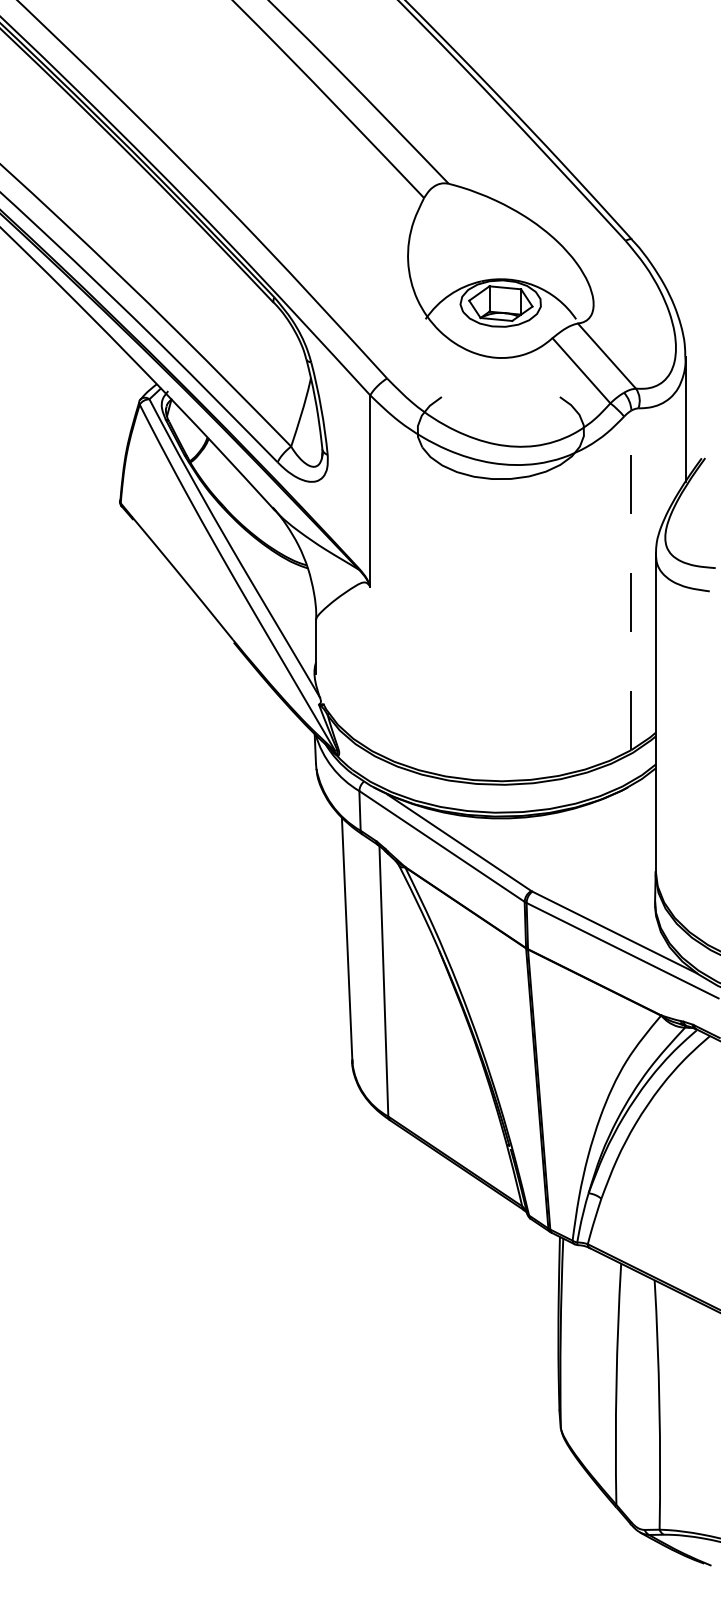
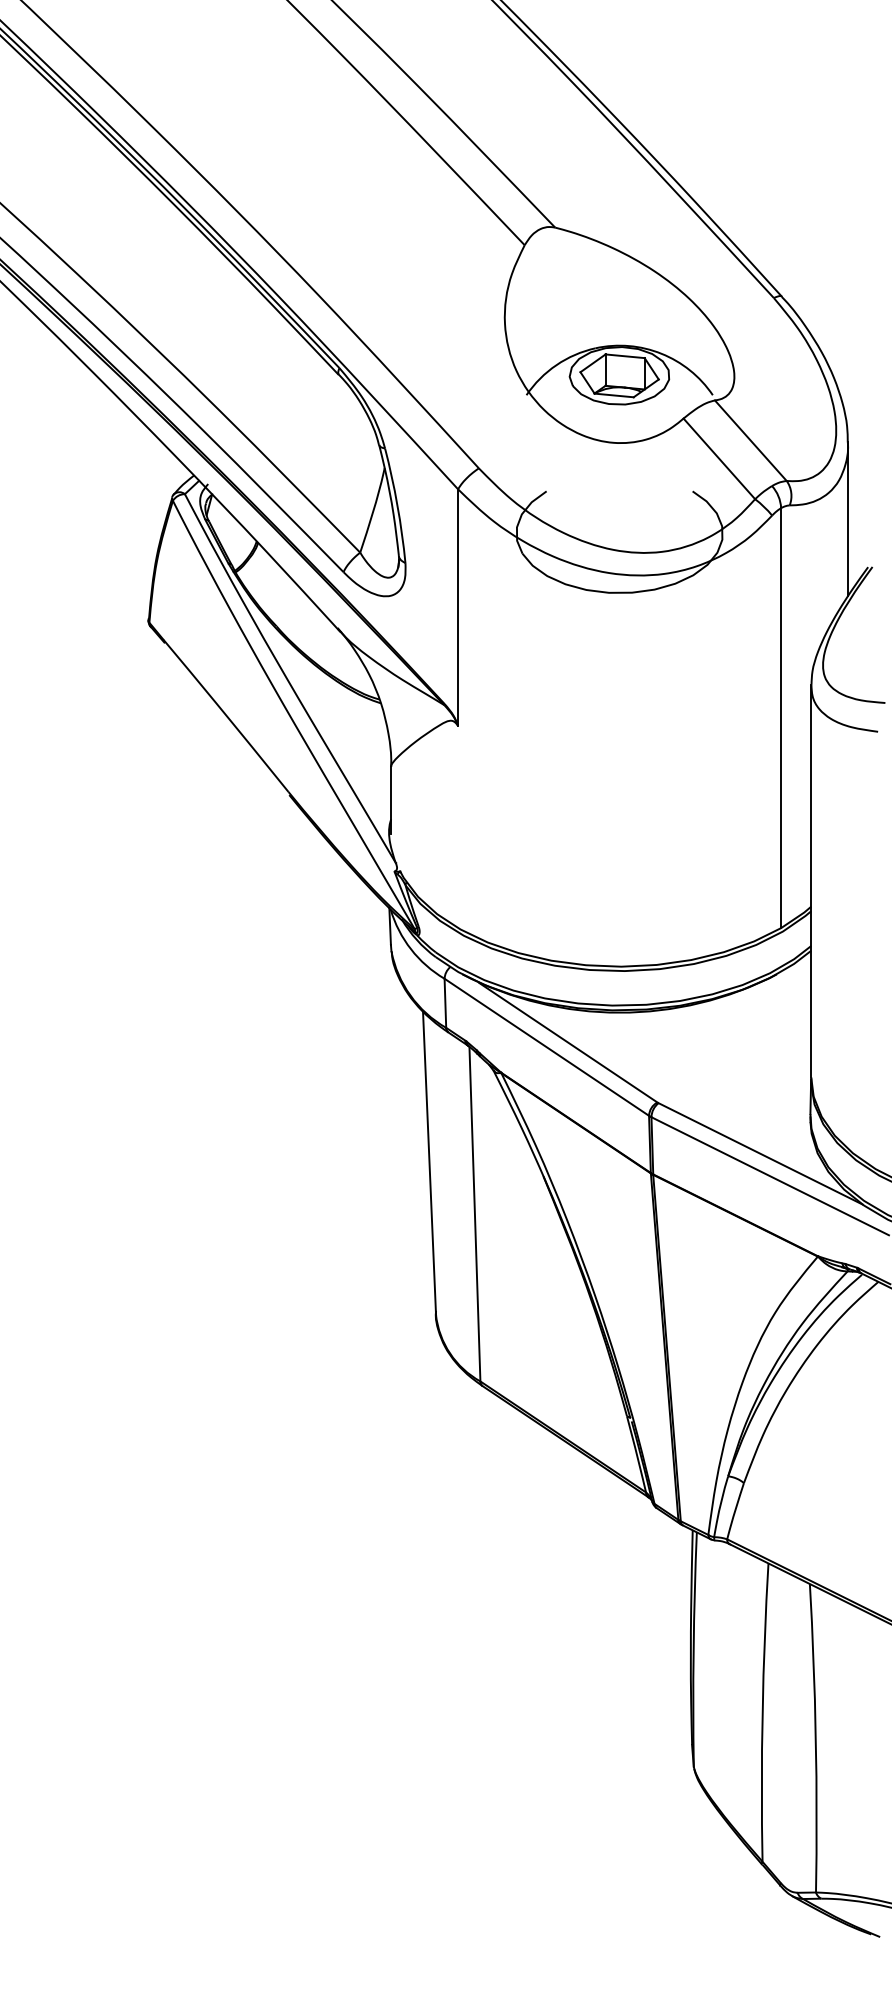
line: (631, 580) -> (781, 718), dashed -> solid

